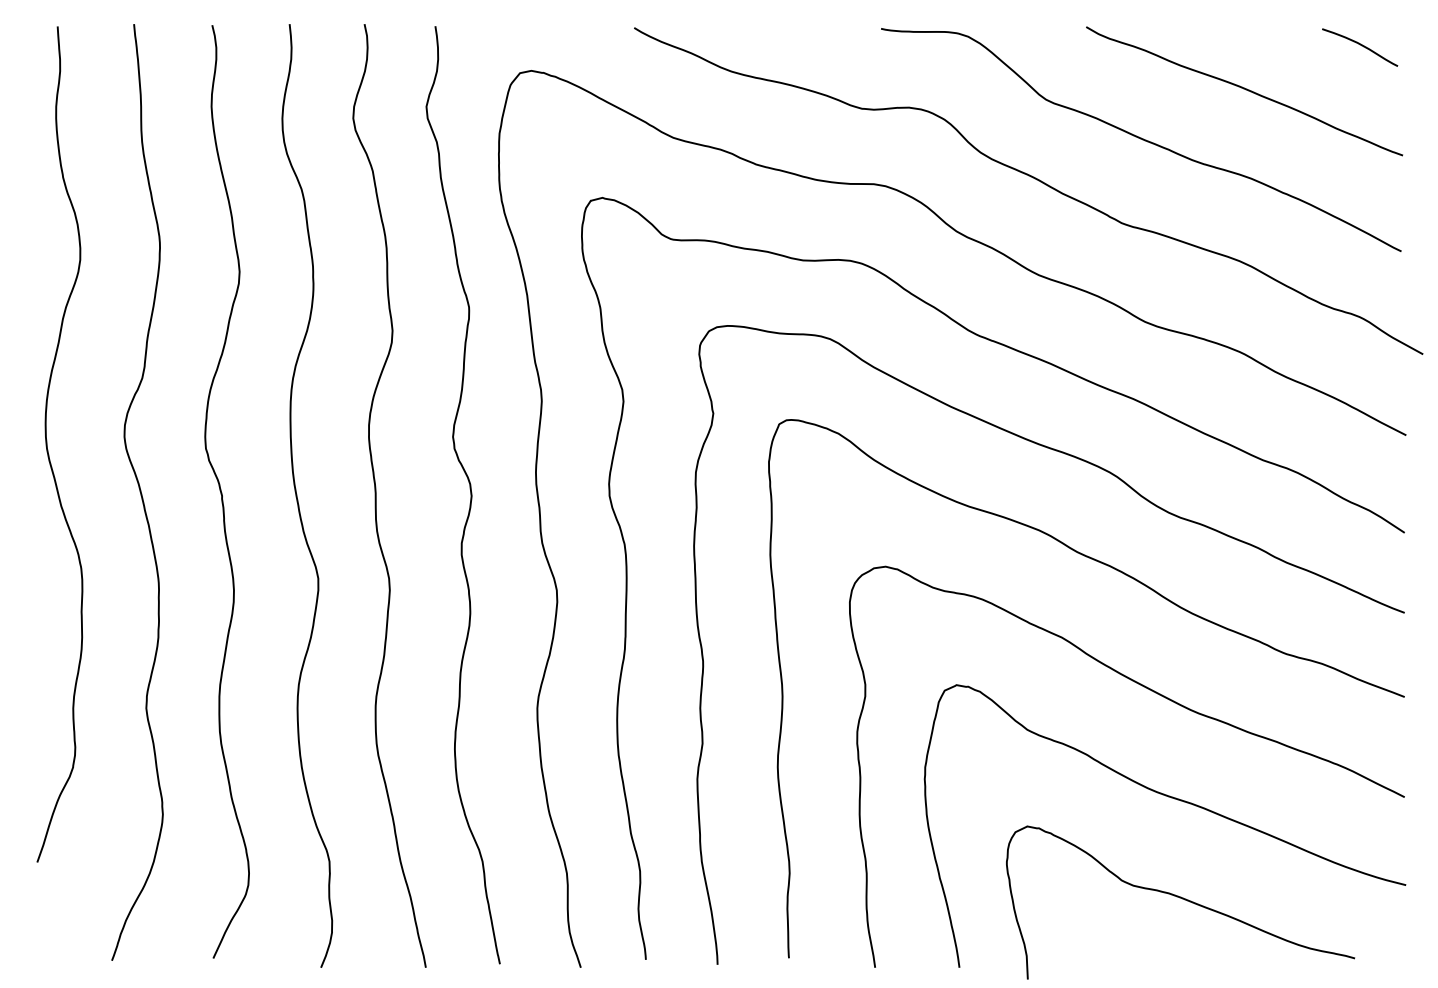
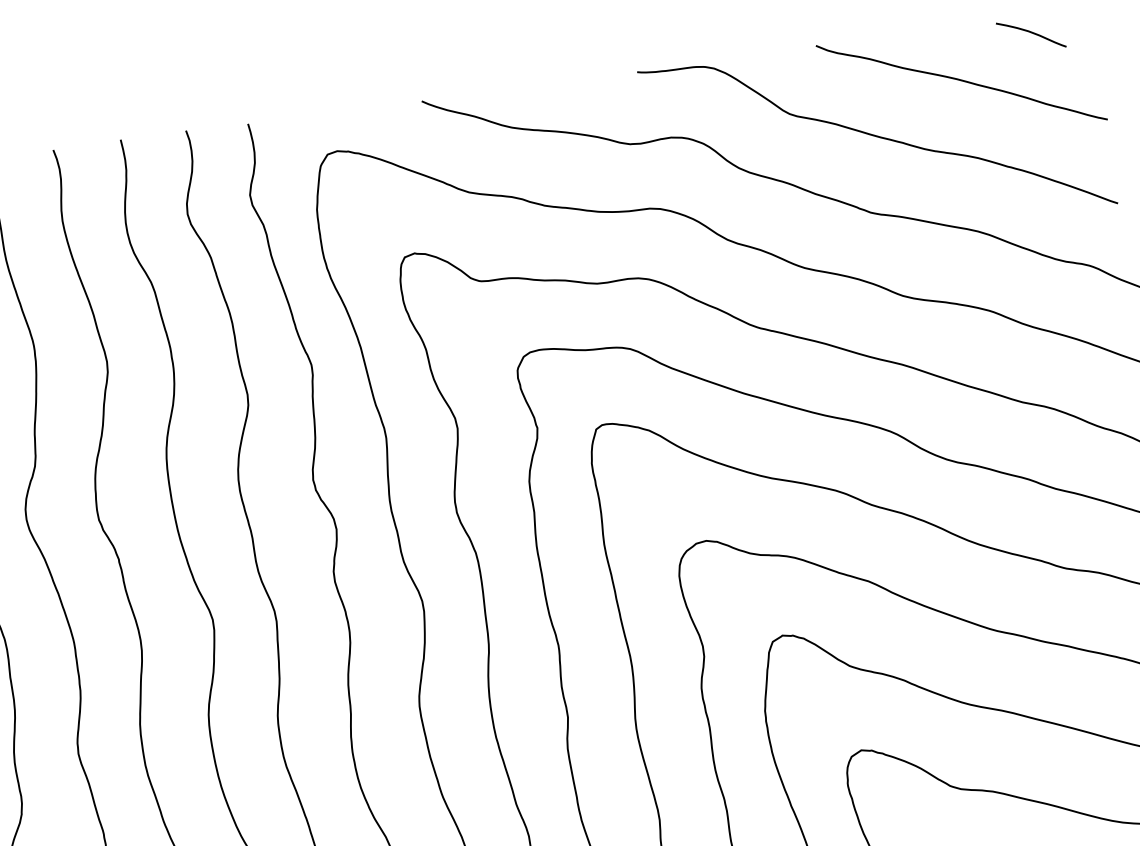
curve: (1361, 46) -> (1032, 33), moved

